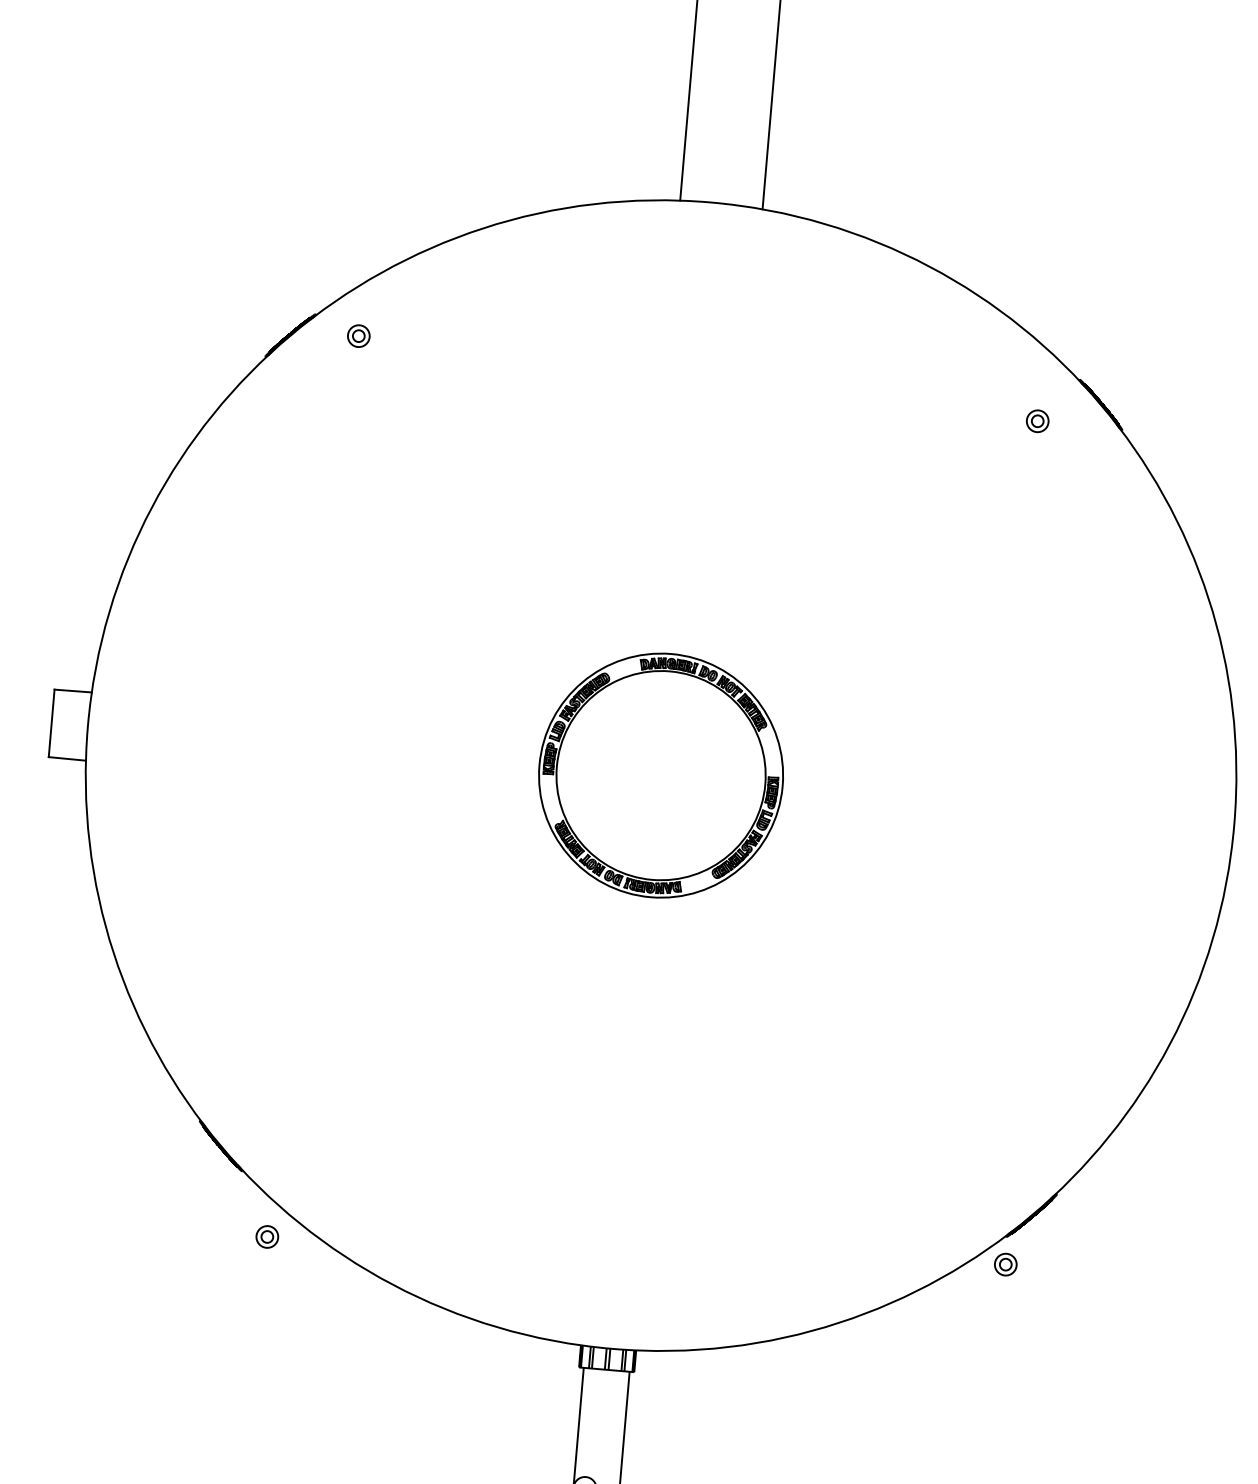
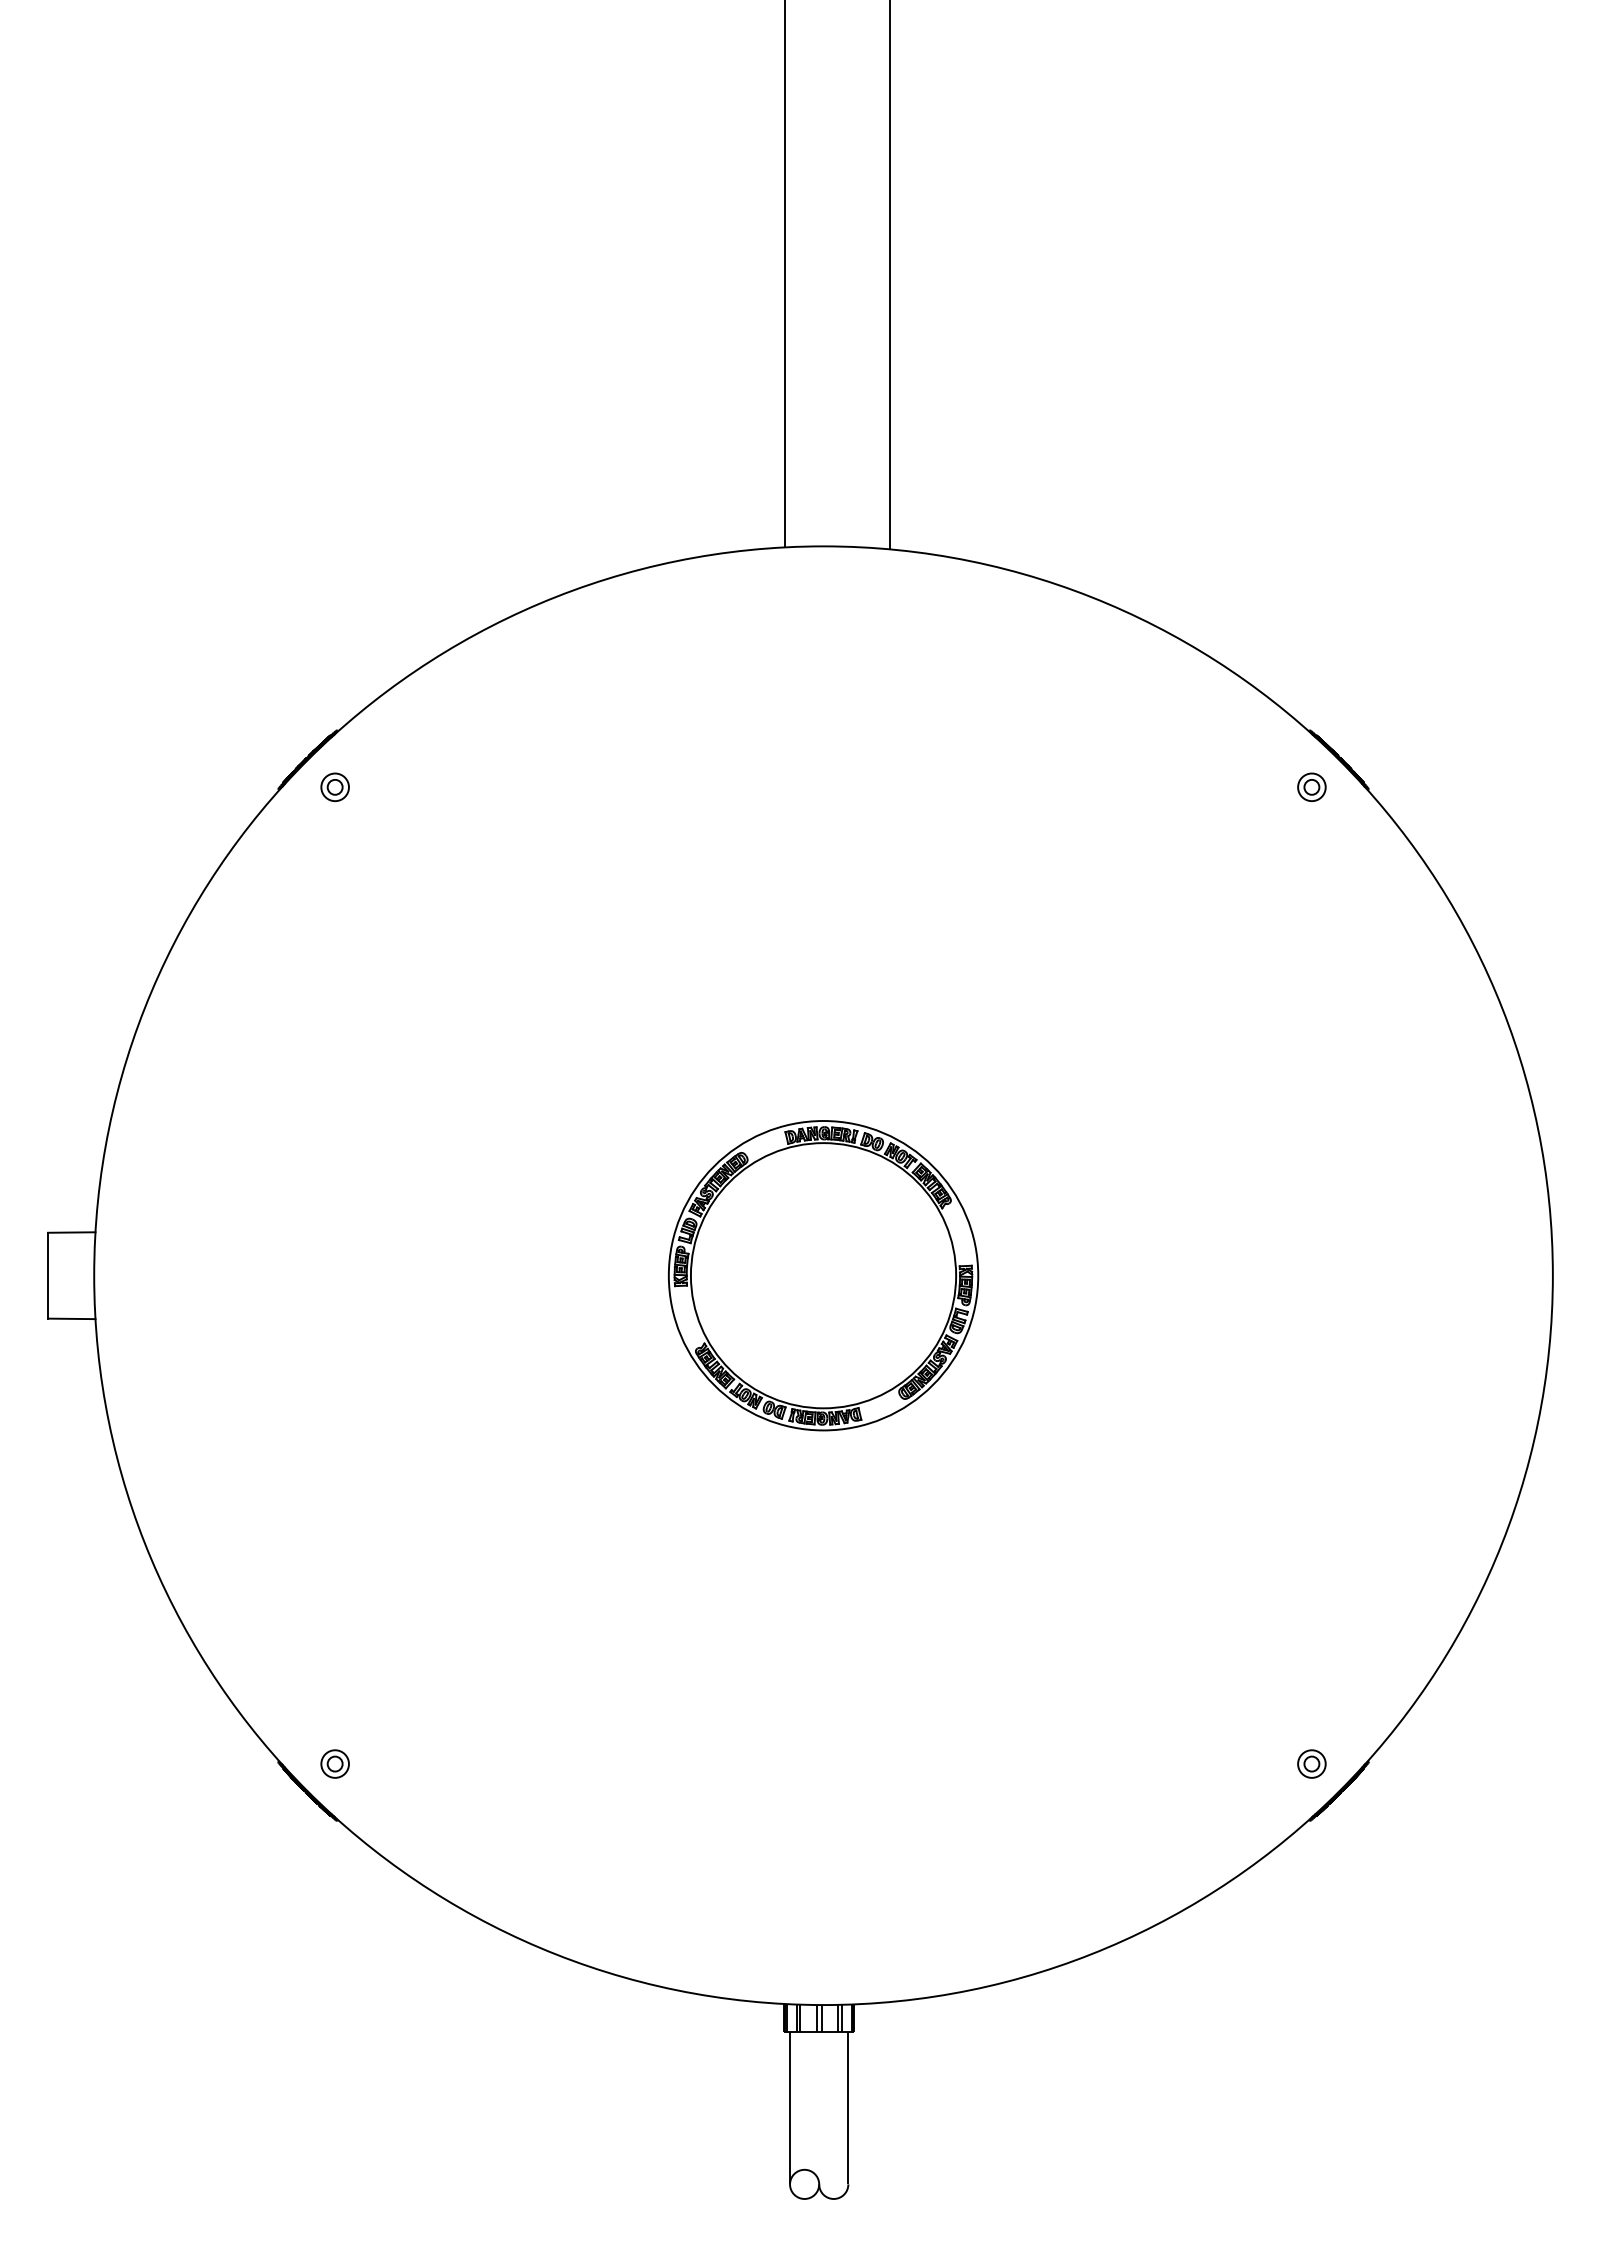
part: (358, 335) -> (334, 786), moved
part: (1037, 420) -> (1311, 786), moved
part: (266, 1236) -> (334, 1763), moved
part: (1005, 1264) -> (1311, 1763), moved

